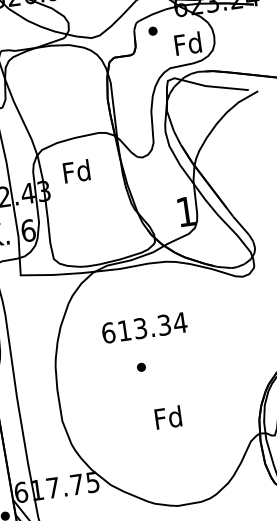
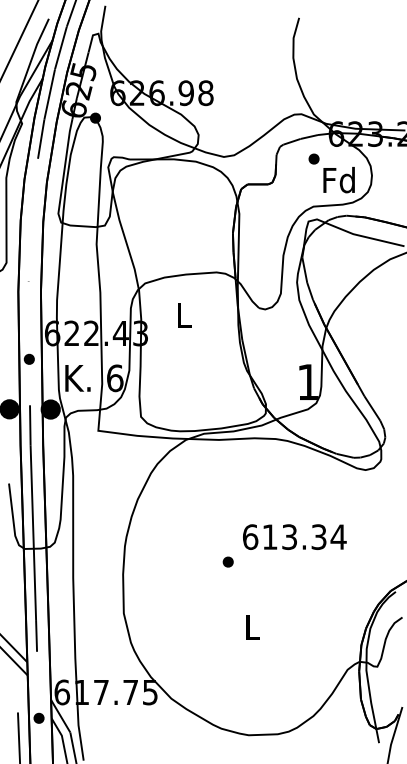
part: (152, 30) -> (313, 158), moved
text: (76, 171) -> (183, 315), Fd -> L
text: (144, 327) -> (294, 536), moved
text: (167, 417) -> (251, 627), Fd -> L

